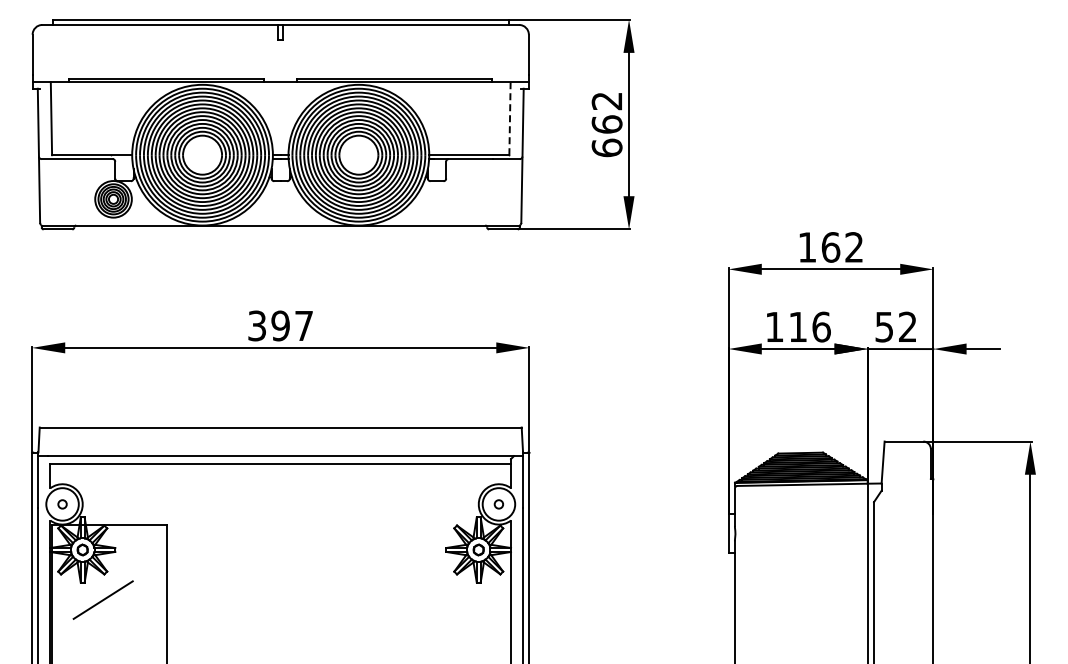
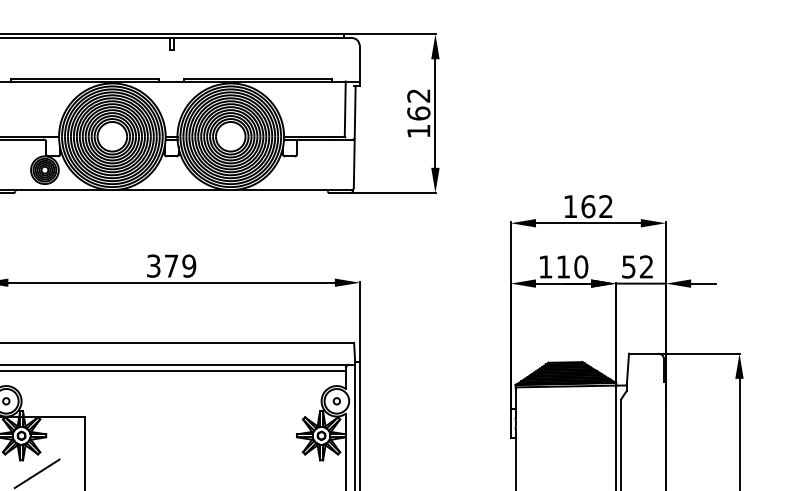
line: (509, 119) -> (344, 109), dashed -> solid
text: (606, 147) -> (418, 130), 662 -> 162
text: (292, 325) -> (180, 265), 397 -> 379
text: (821, 326) -> (581, 266), 116 -> 110

